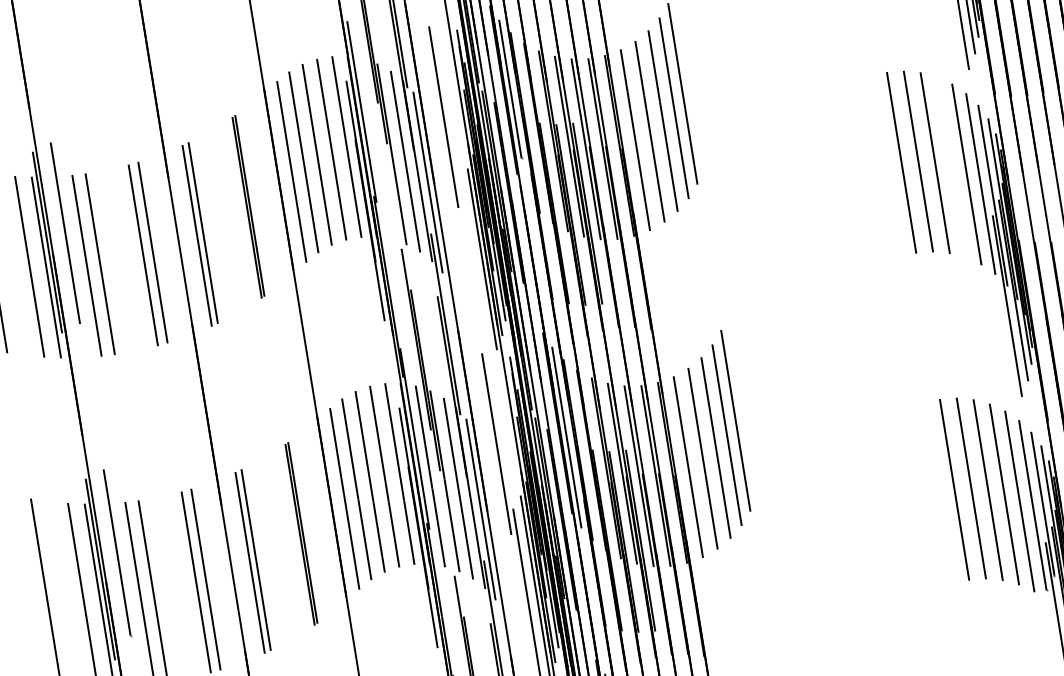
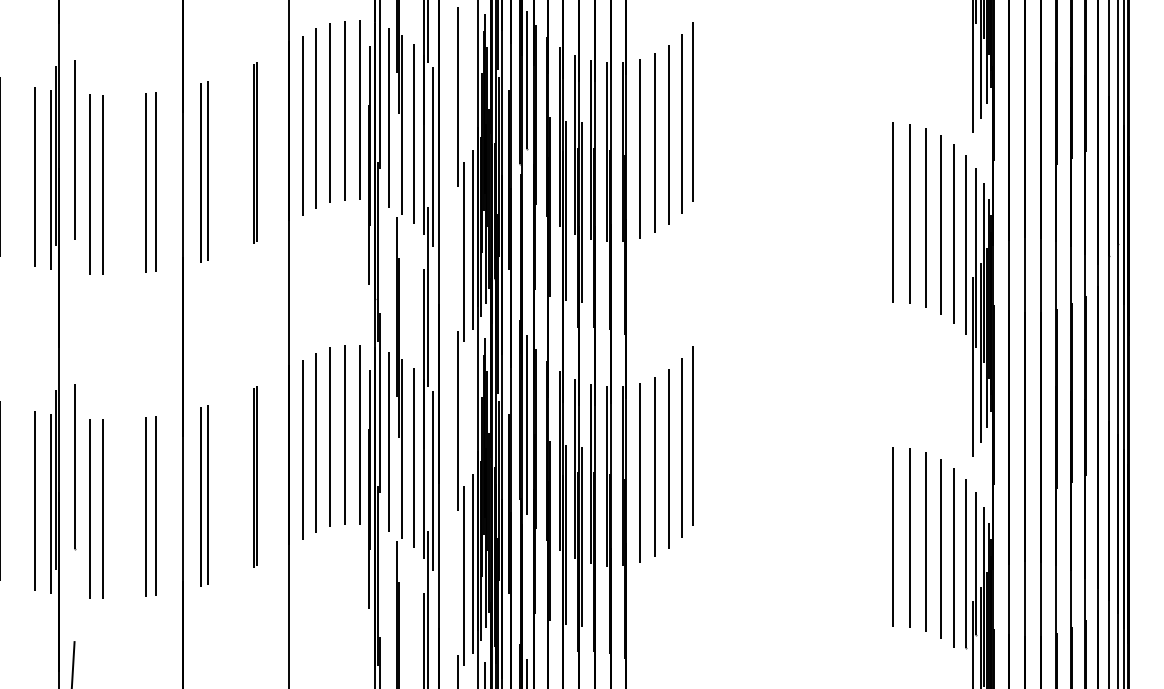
line: (377, 149) -> (389, 117), added
line: (951, 167) -> (940, 224), added
line: (474, 272) -> (463, 251), added

